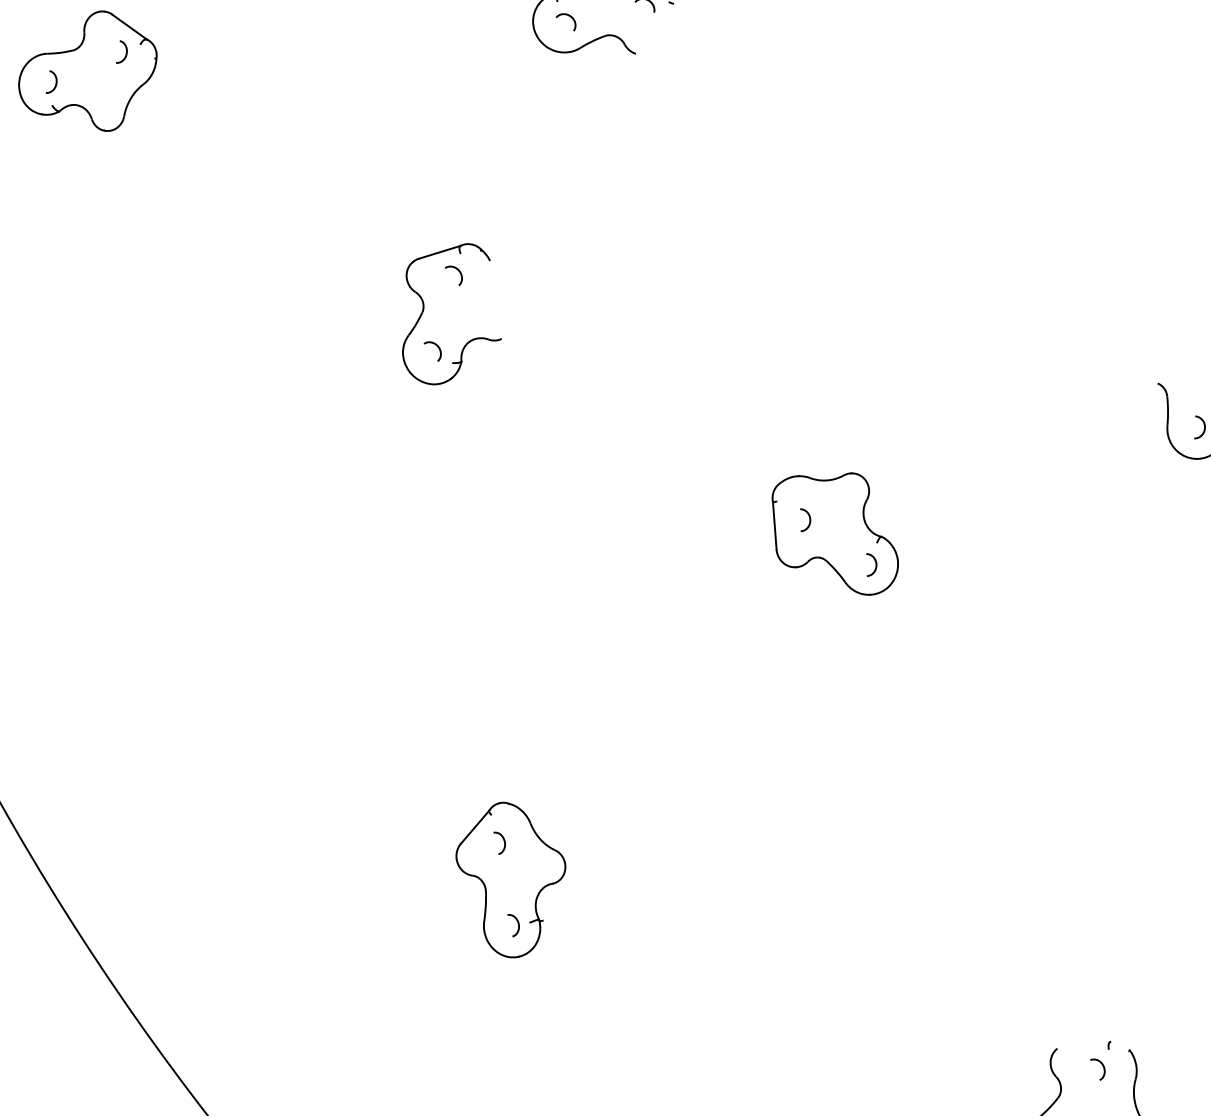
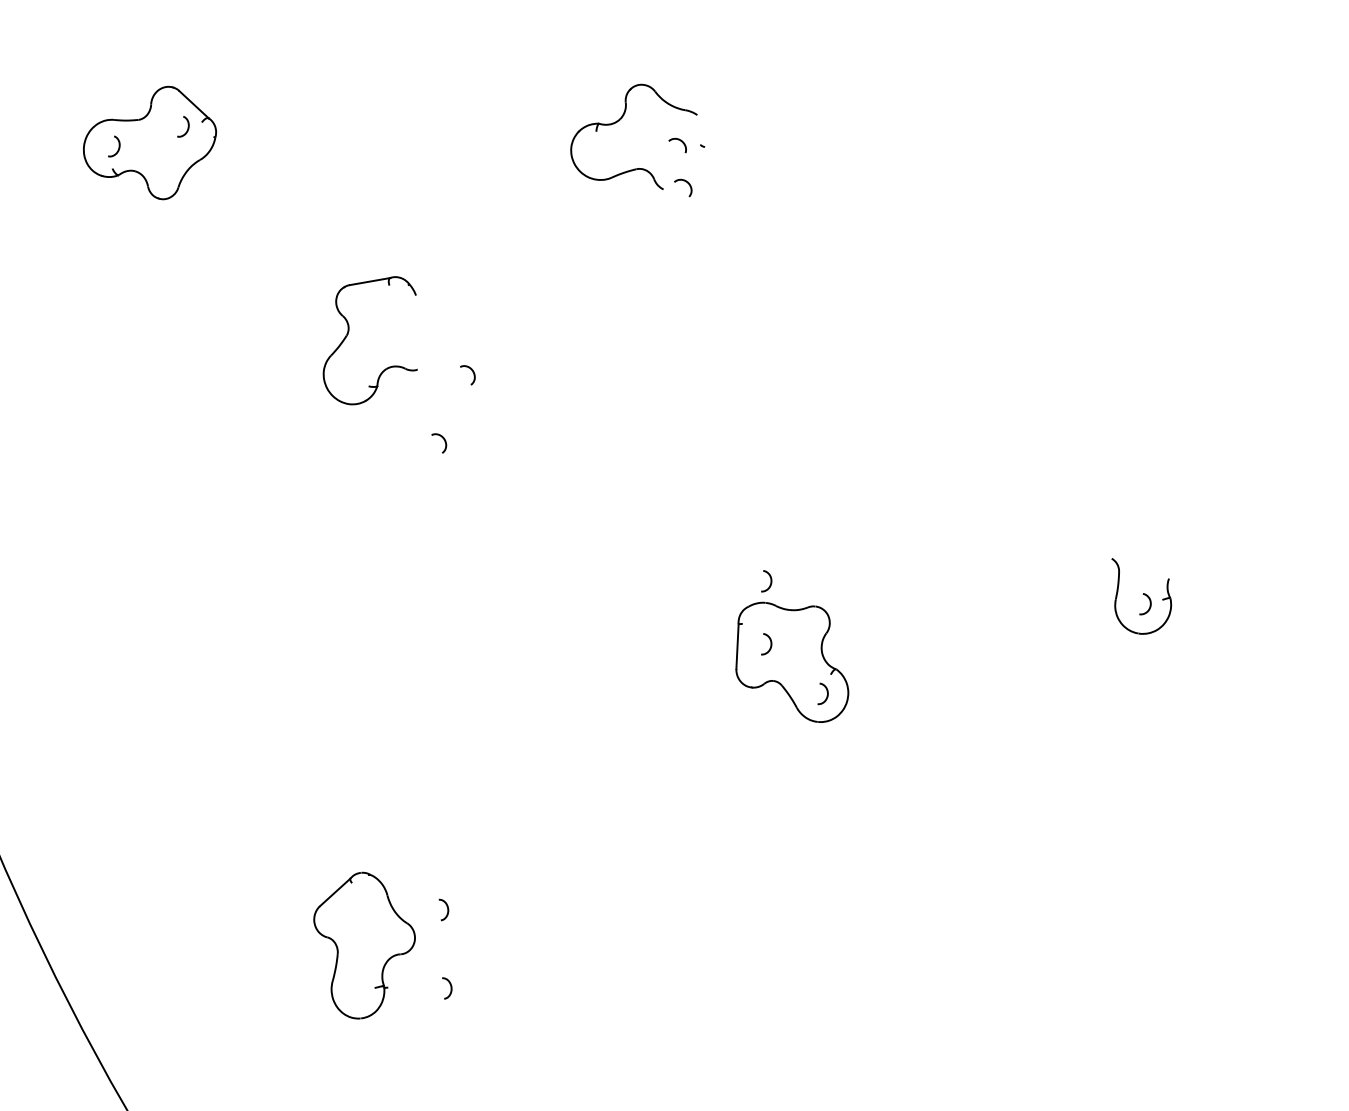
curve: (570, 17) -> (687, 183), moved
part: (424, 311) -> (348, 334), moved
curve: (800, 453) -> (770, 581), added
part: (513, 879) -> (364, 945), moved

